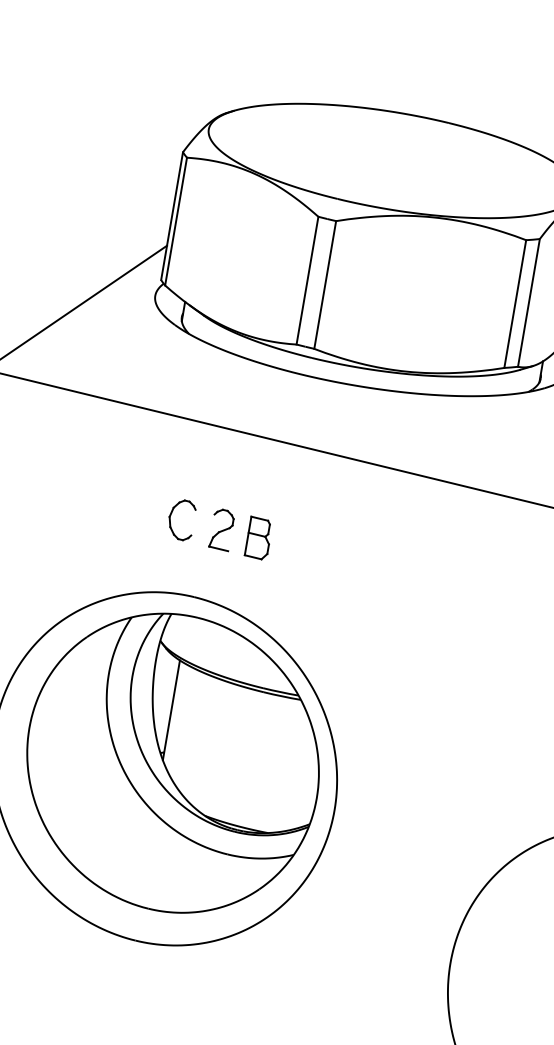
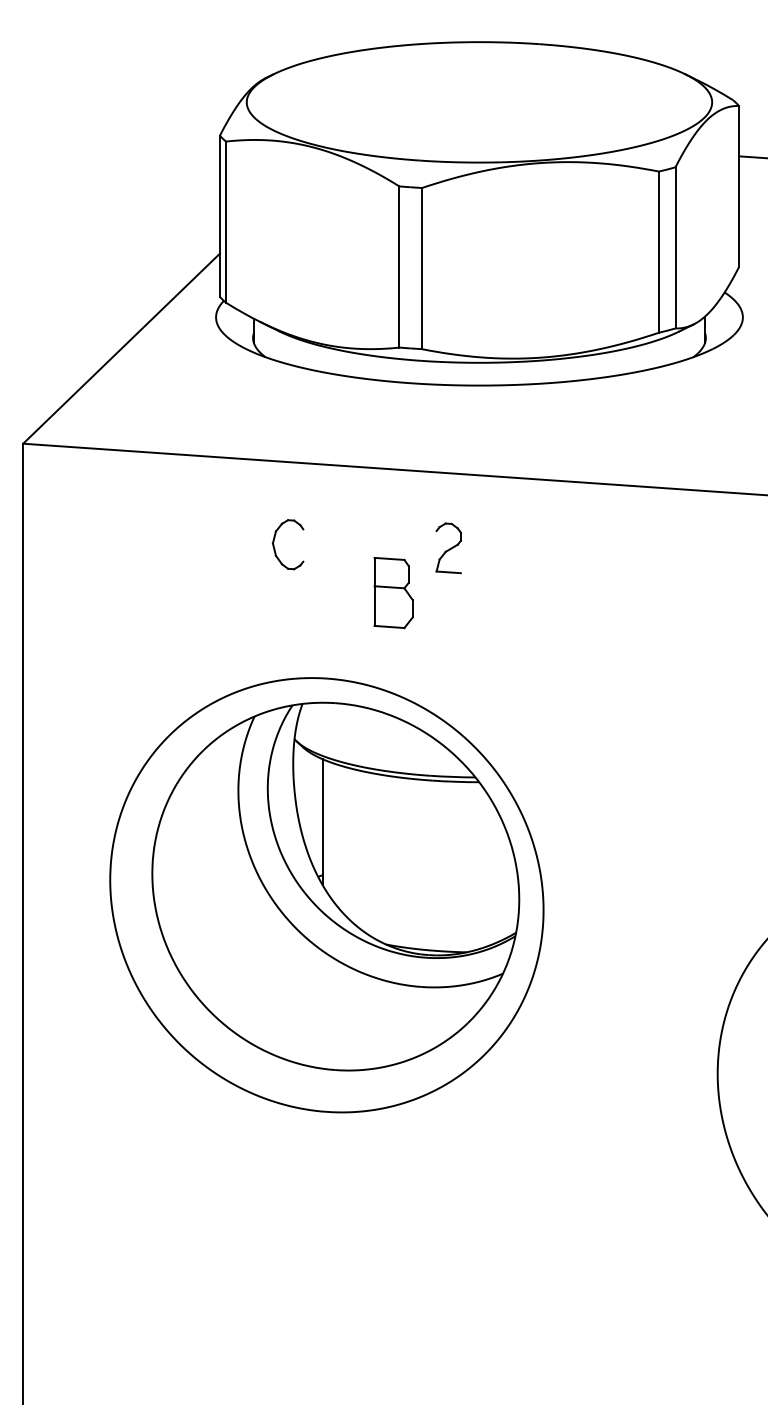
part: (170, 521) -> (275, 548), moved
part: (221, 529) -> (448, 548), moved
part: (258, 538) -> (393, 593), size x1.4

